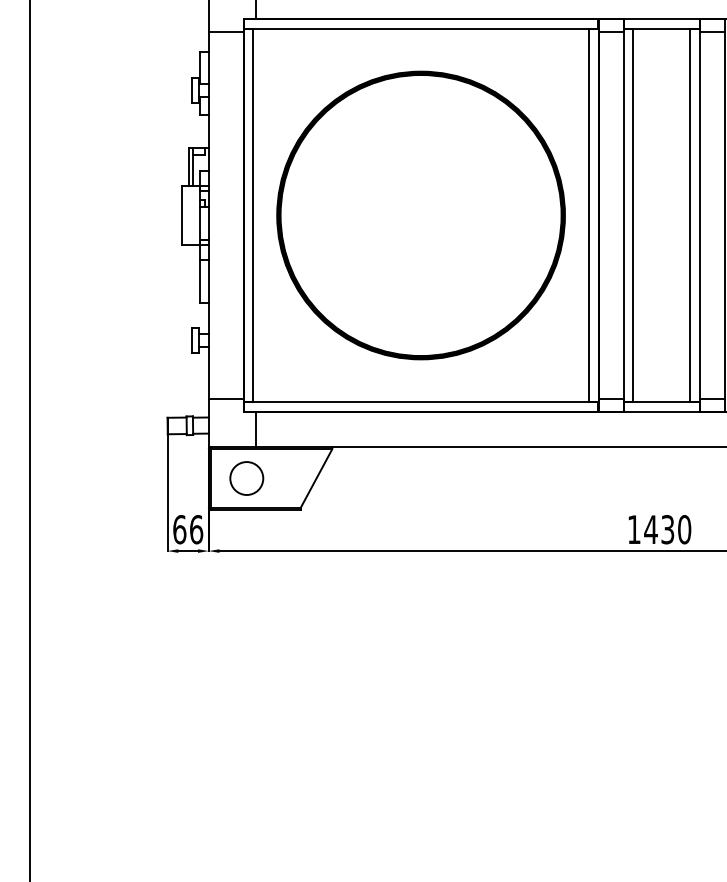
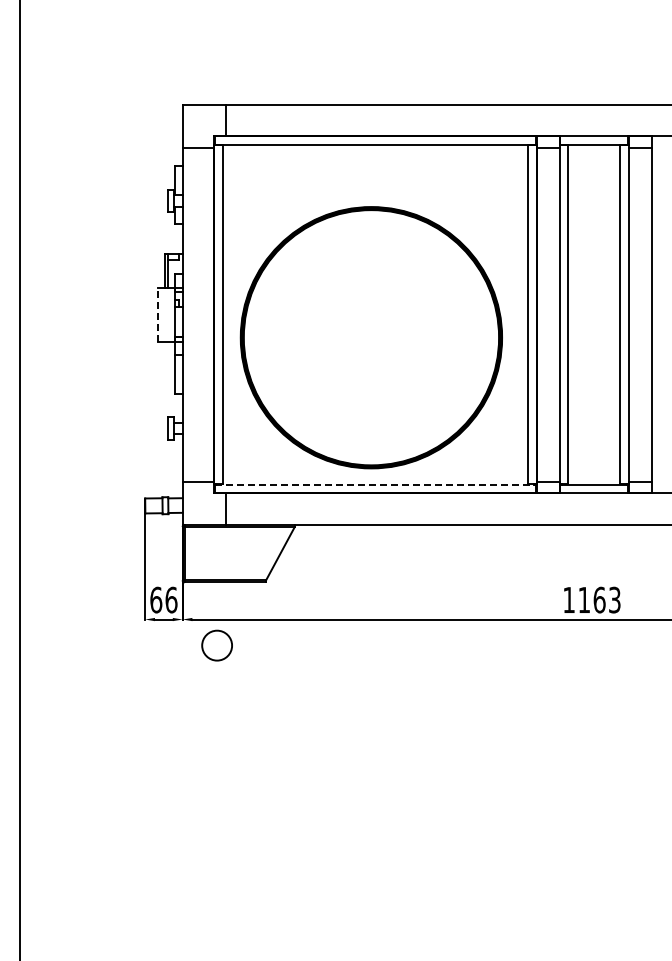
line: (181, 215) -> (157, 314), solid -> dashed
part: (420, 215) -> (370, 337), moved
line: (421, 402) -> (375, 484), solid -> dashed
circle: (246, 478) -> (216, 645), moved
text: (667, 529) -> (599, 599), 1430 -> 1163

